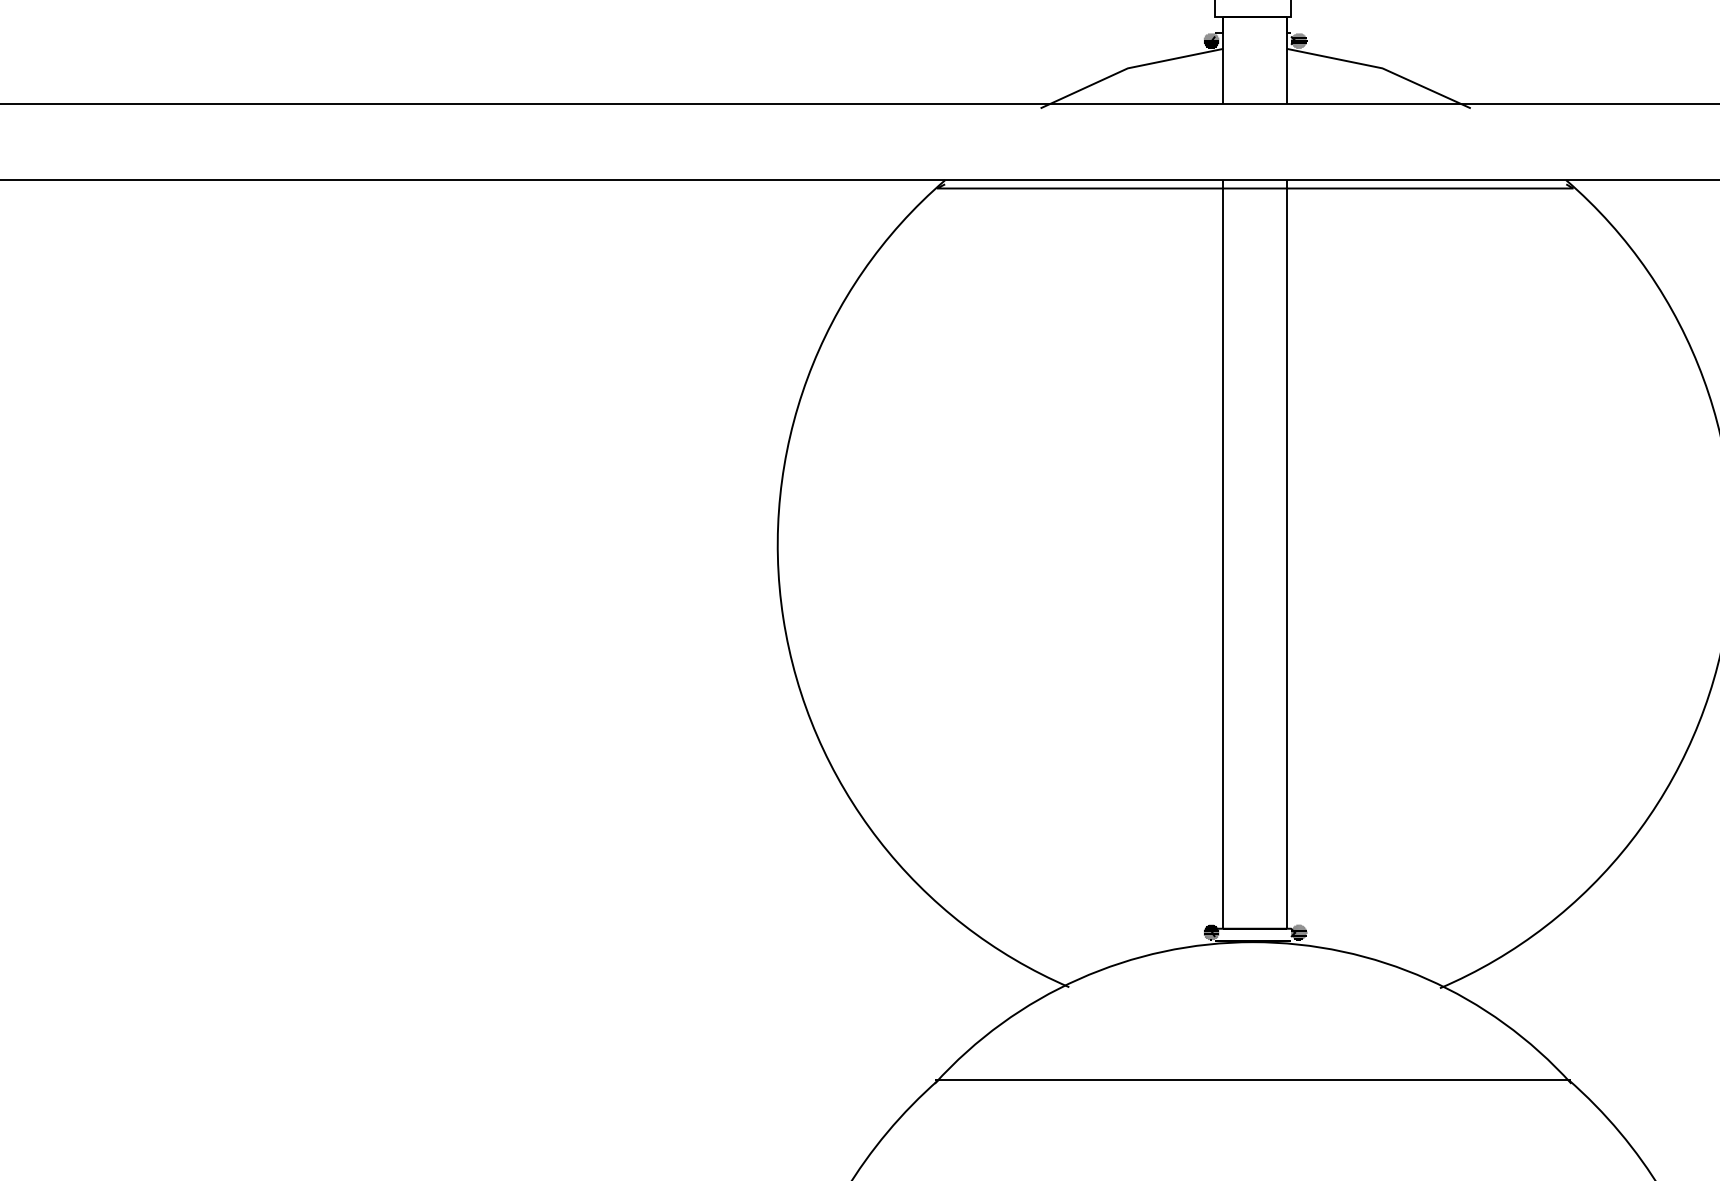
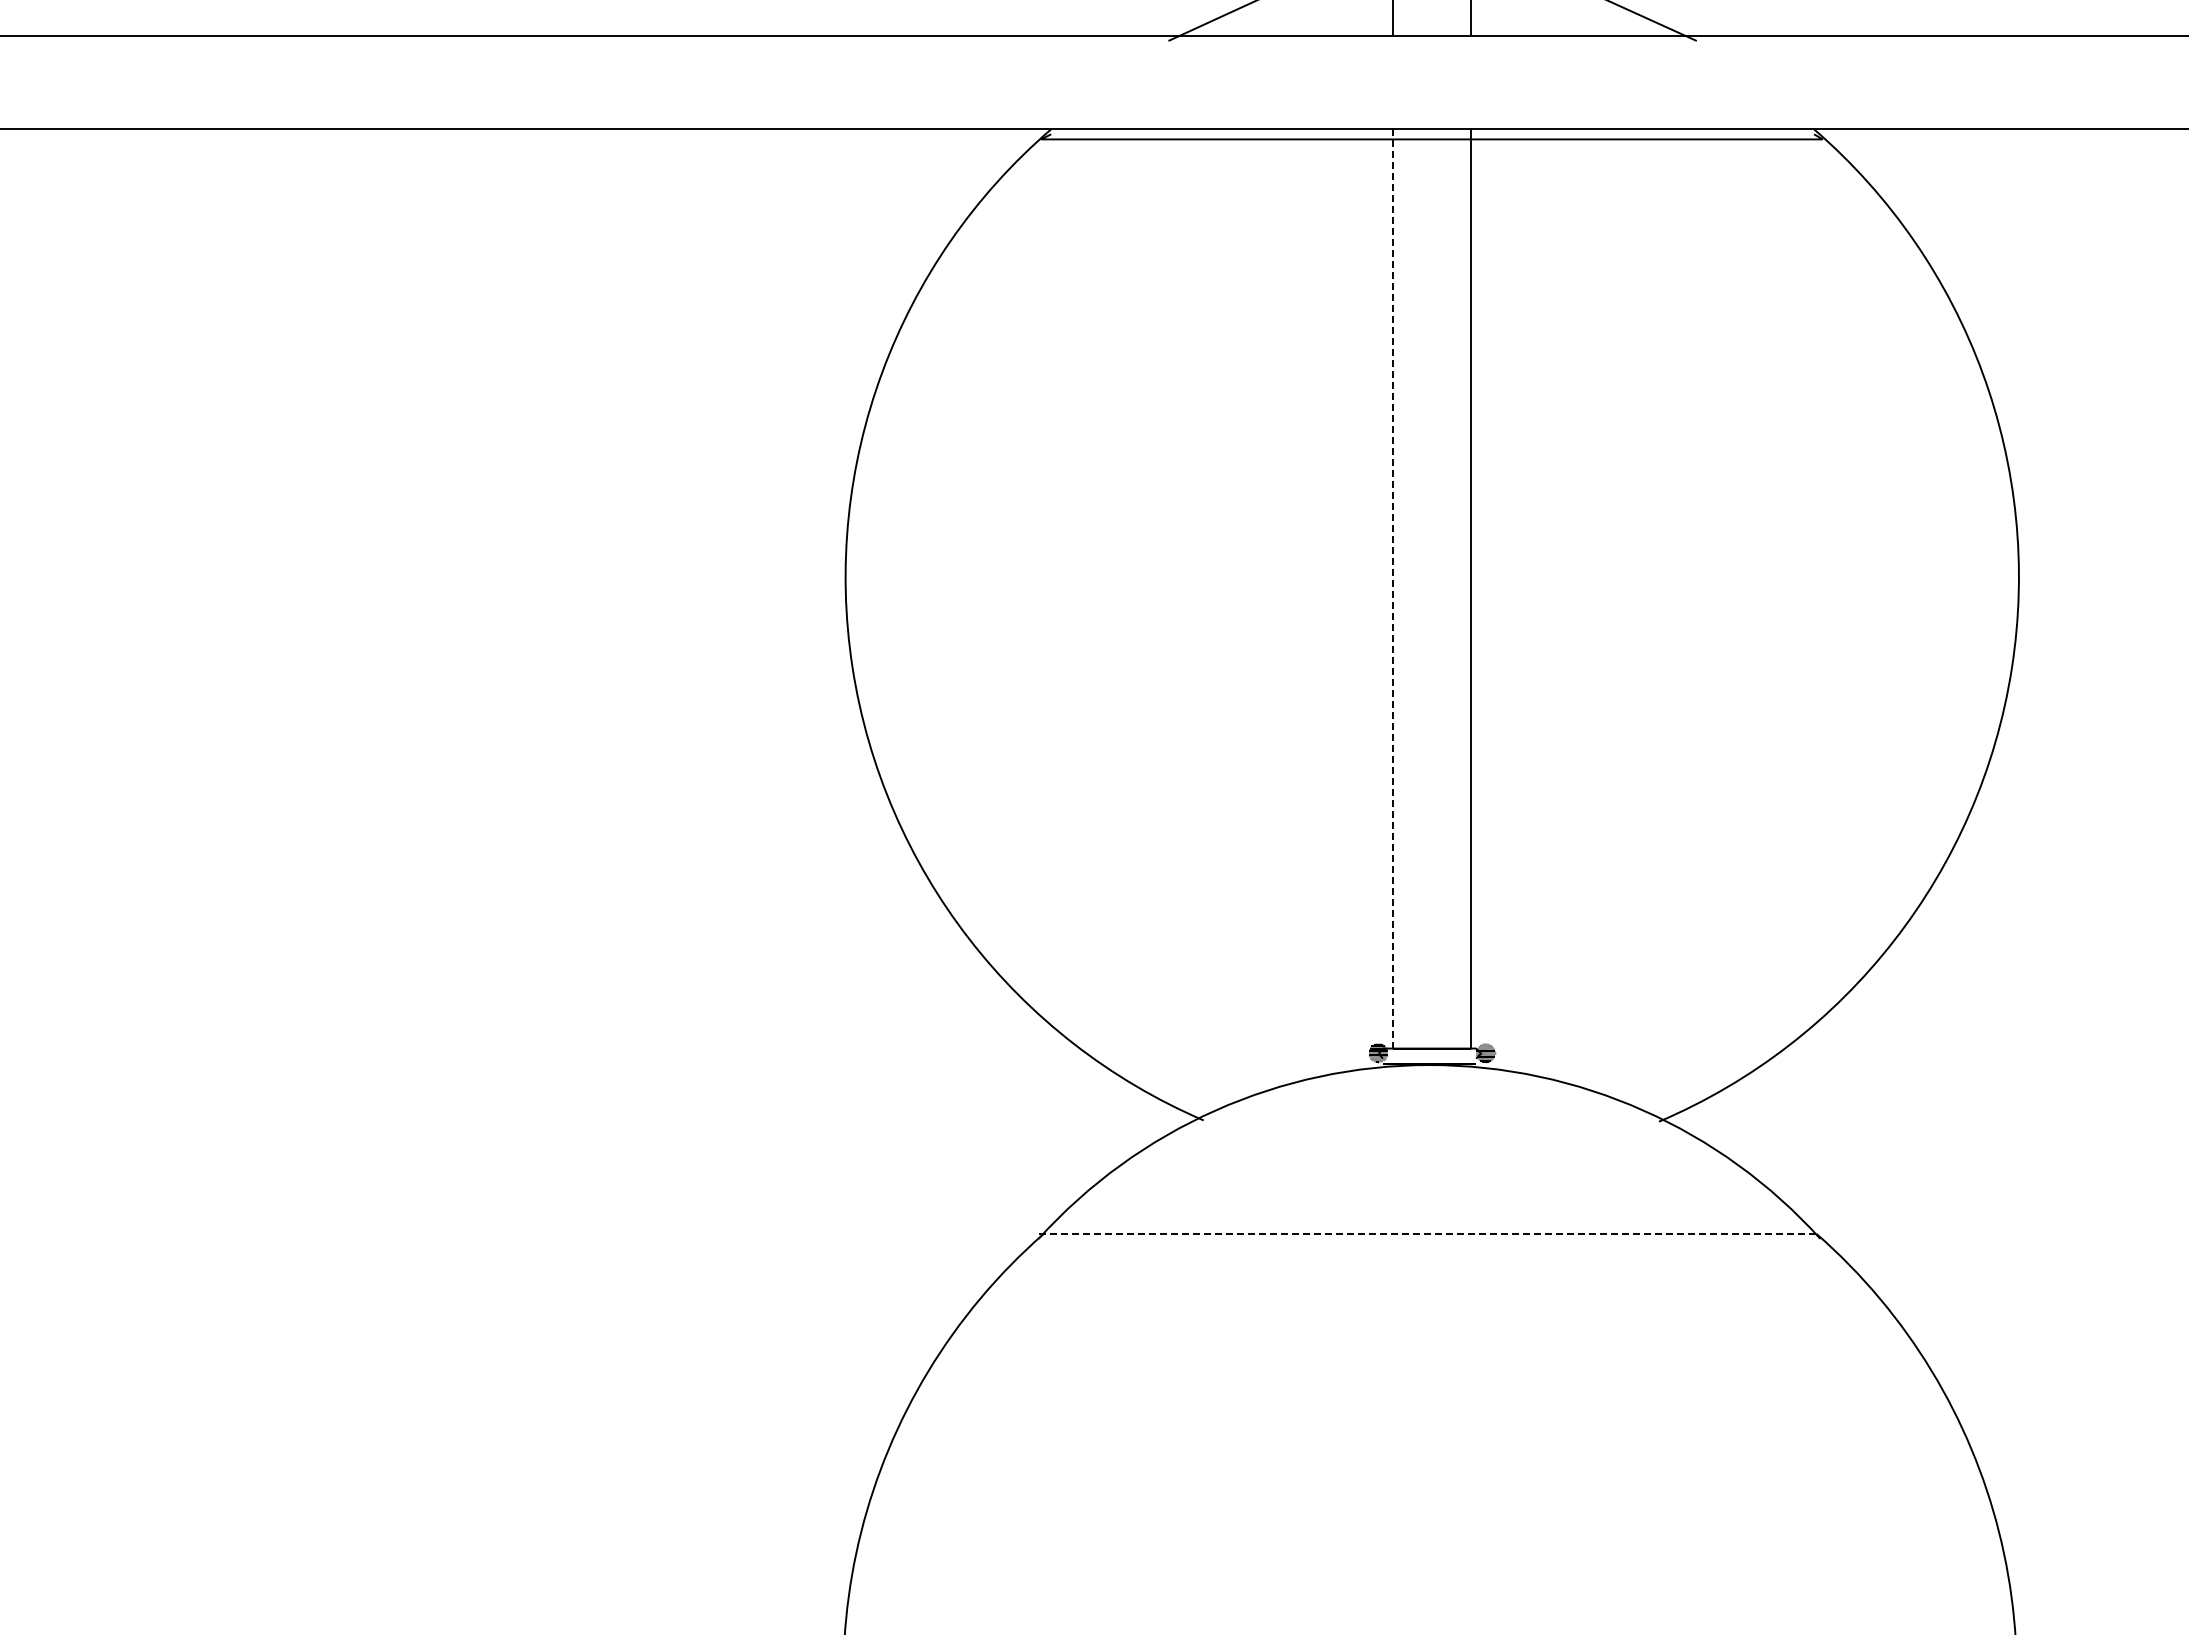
line: (1223, 554) -> (1392, 588), solid -> dashed
line: (1253, 1079) -> (1429, 1233), solid -> dashed

